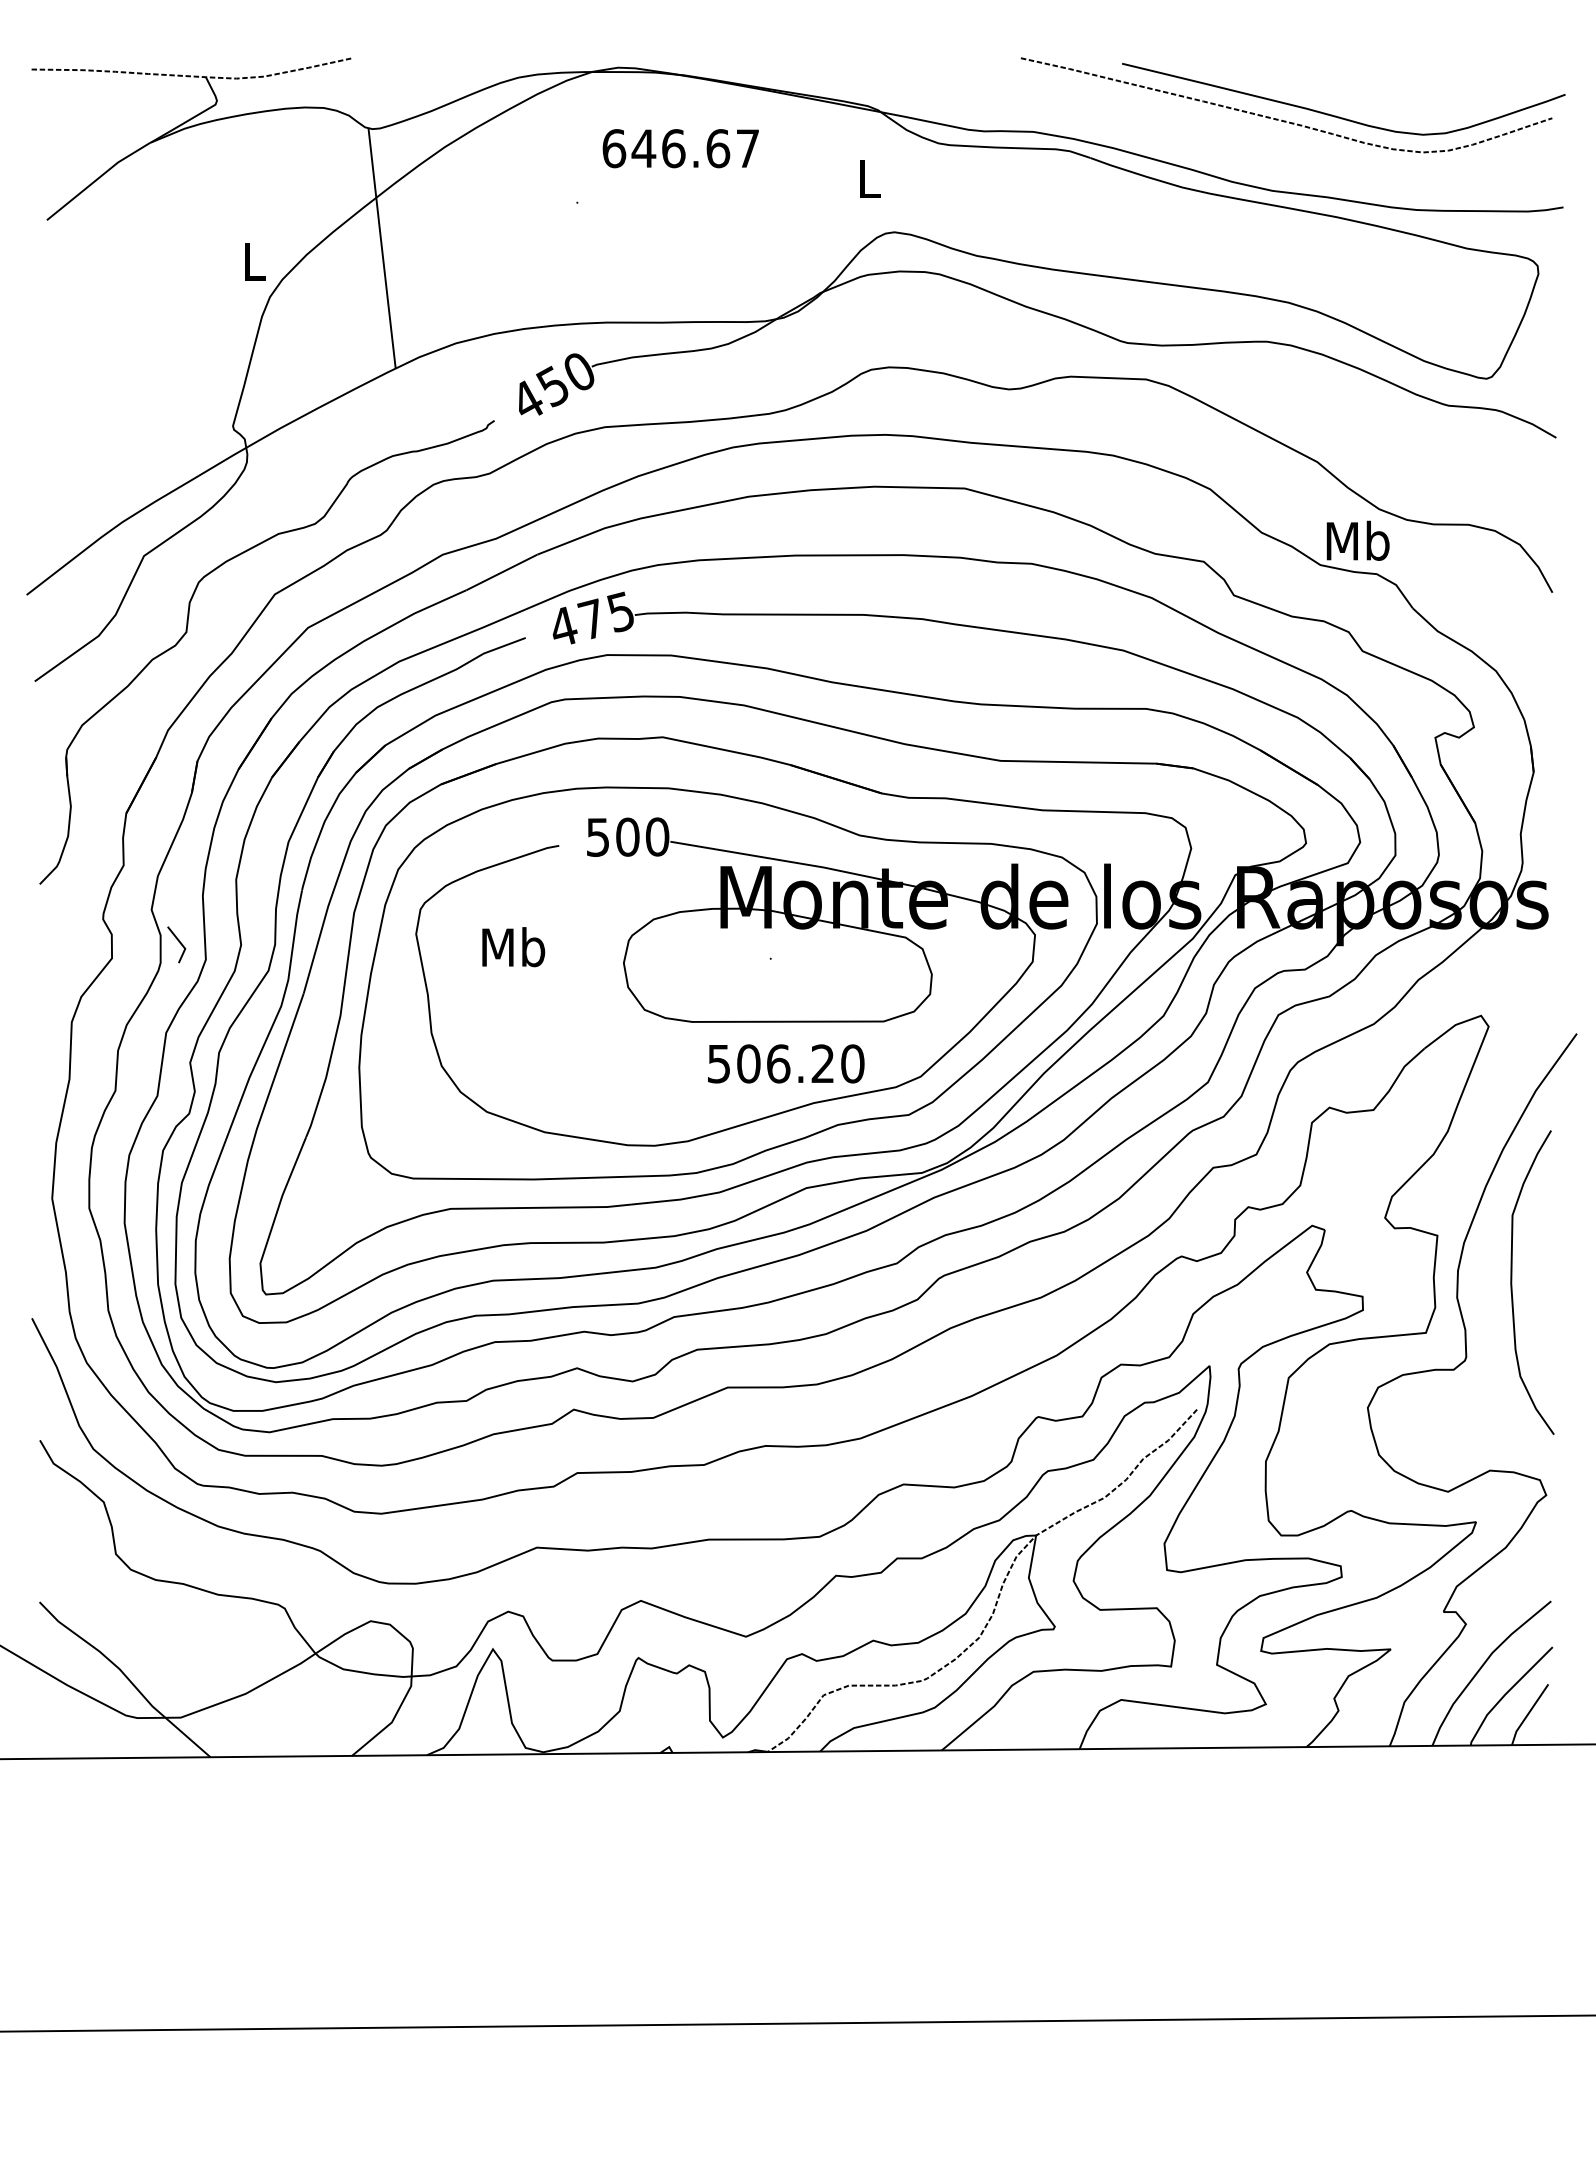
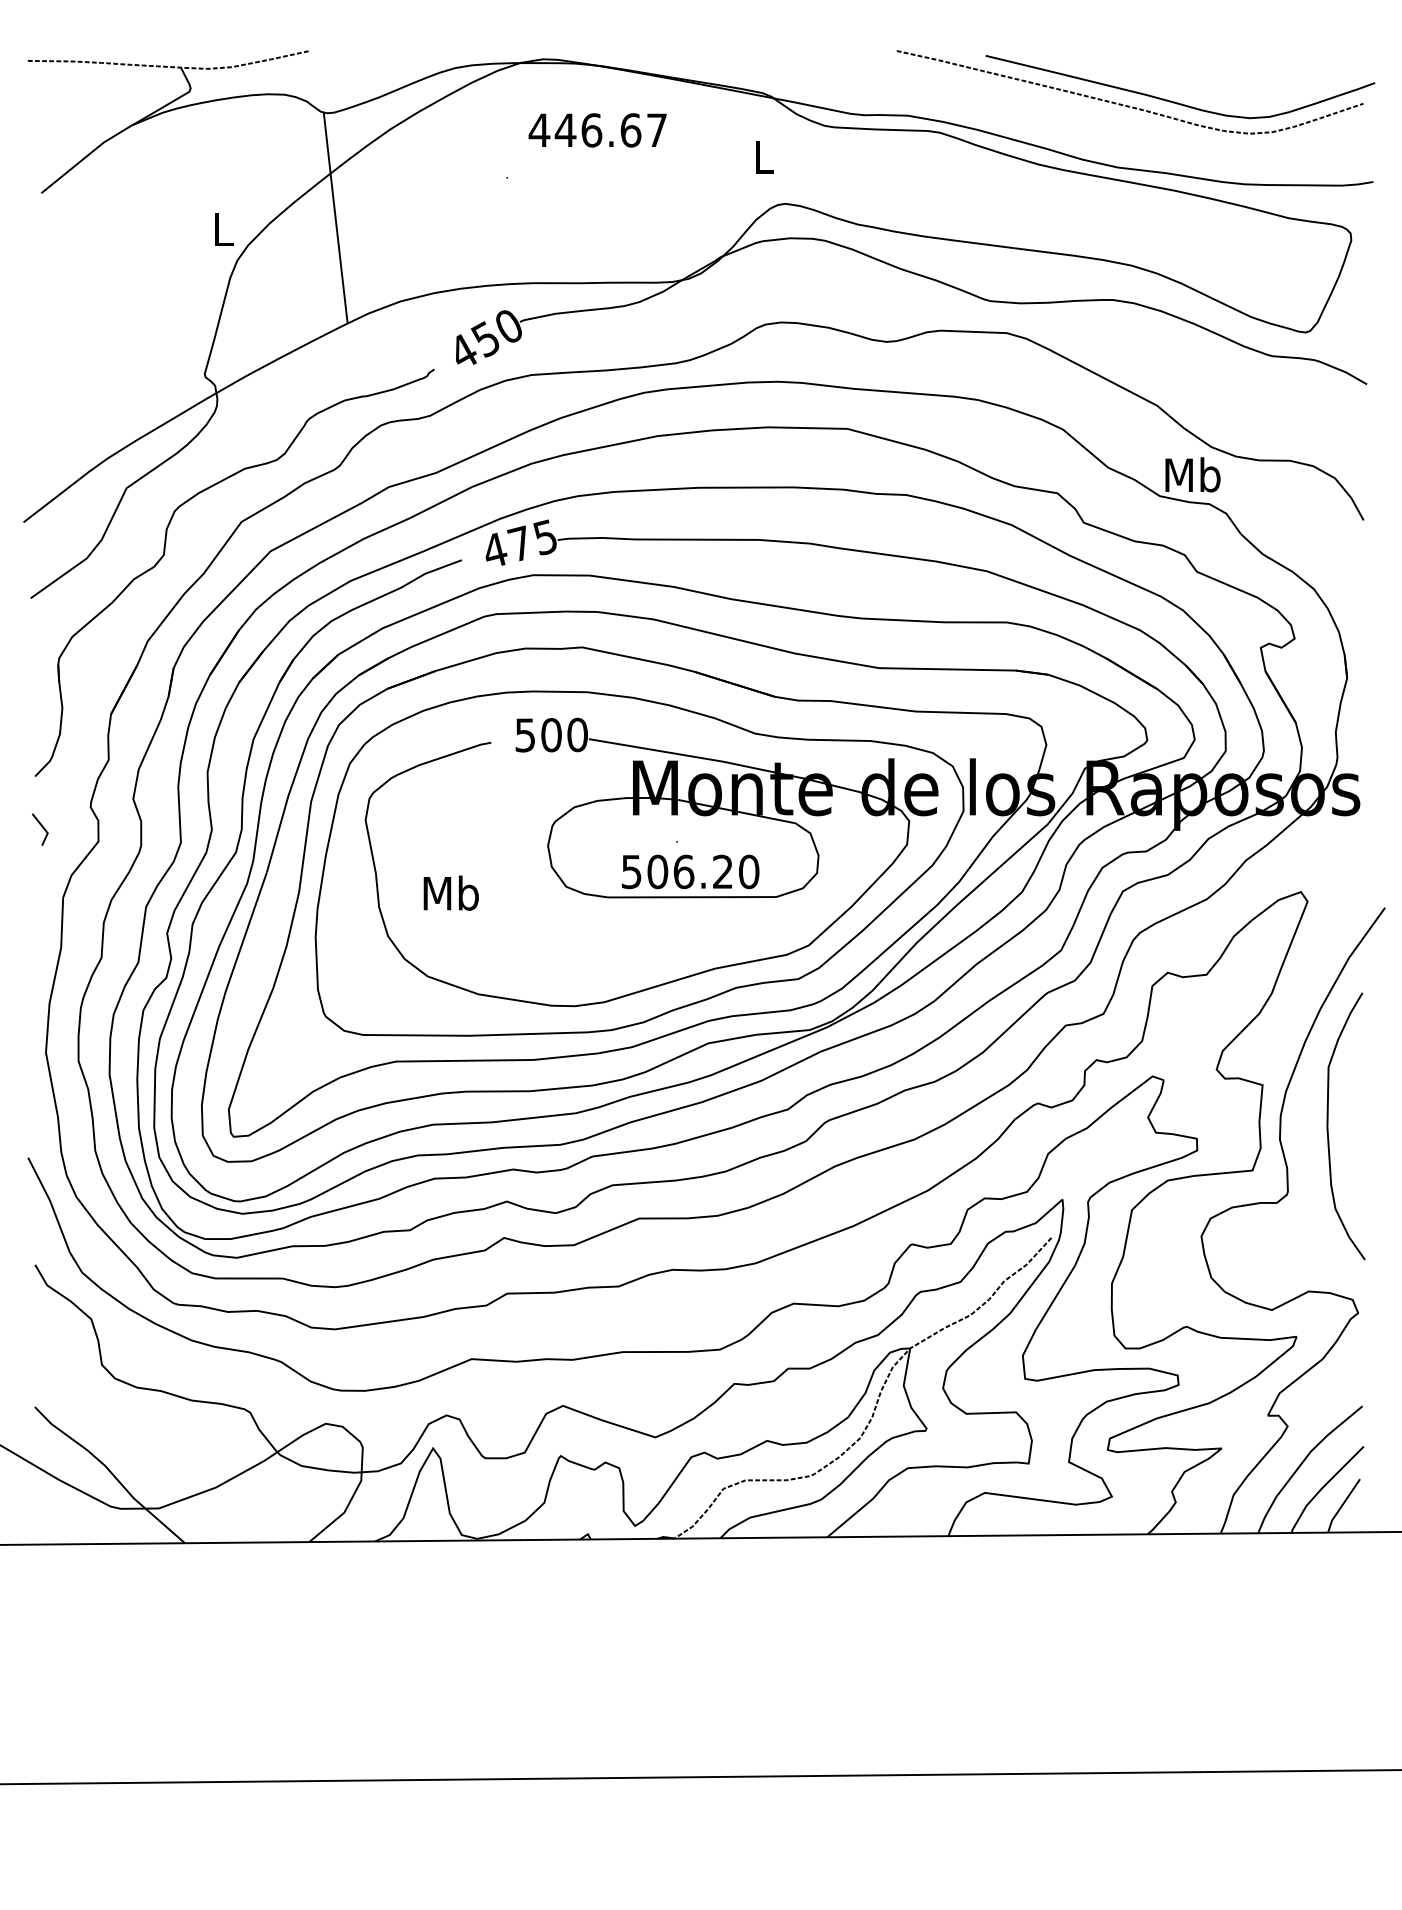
text: (613, 148) -> (538, 130), 646.67 -> 446.67
line: (179, 943) -> (42, 828), moved
text: (513, 947) -> (451, 893), moved
text: (786, 1063) -> (690, 871), moved

